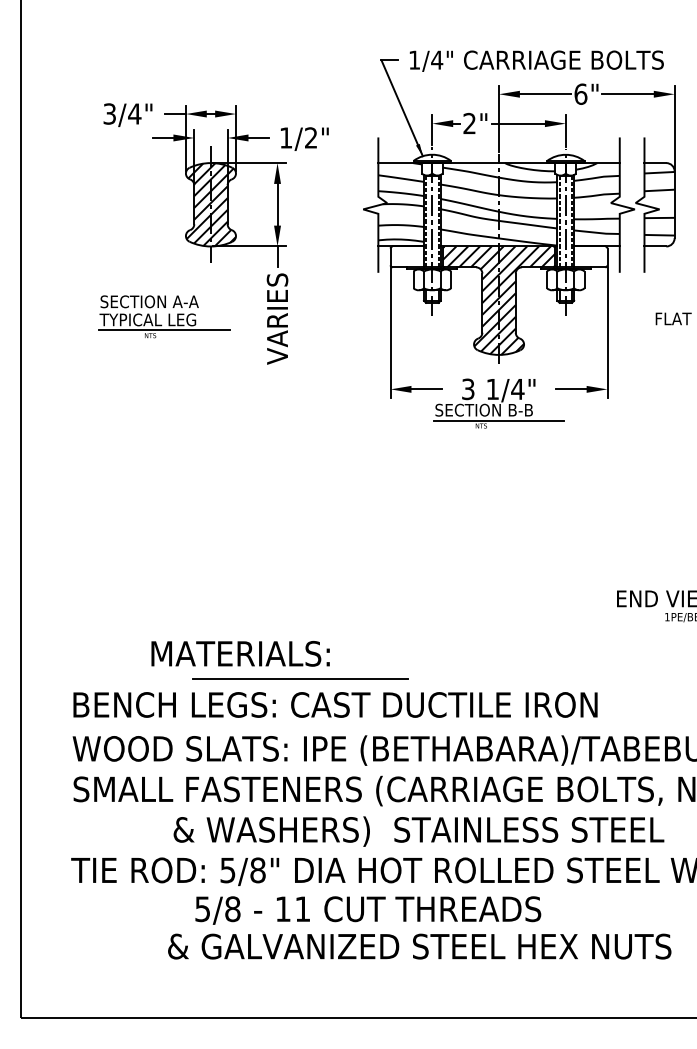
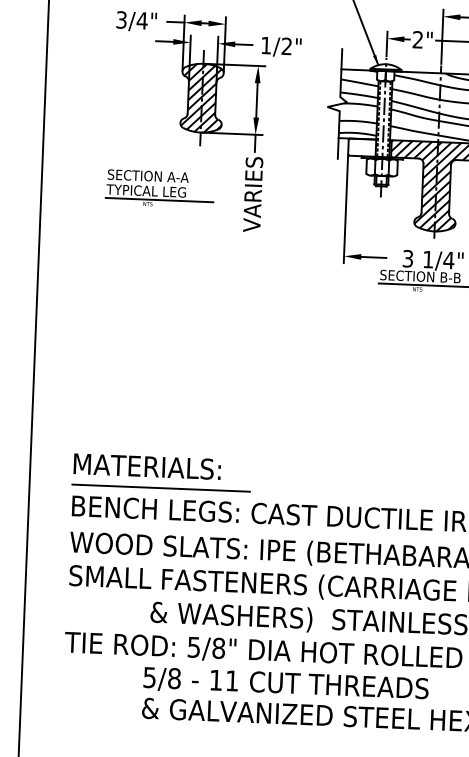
text: (240, 653) -> (147, 466), moved
line: (300, 678) -> (161, 487), moved
text: (368, 910) -> (286, 684), moved

